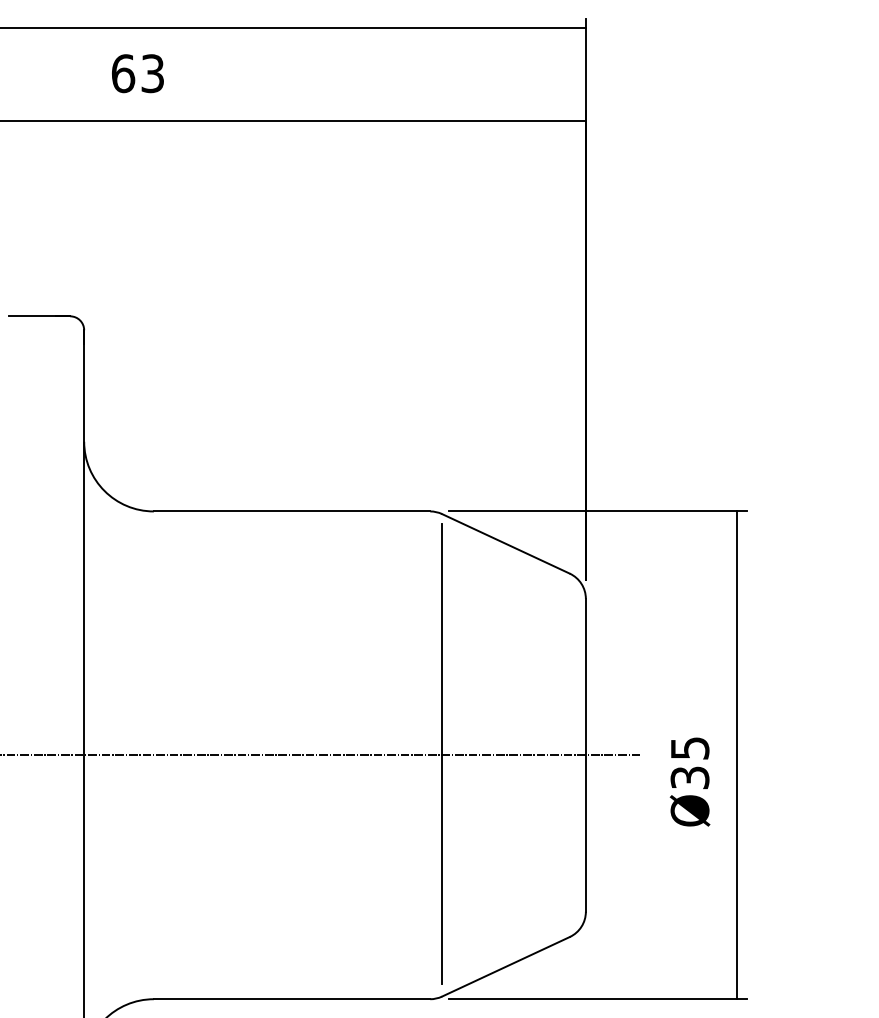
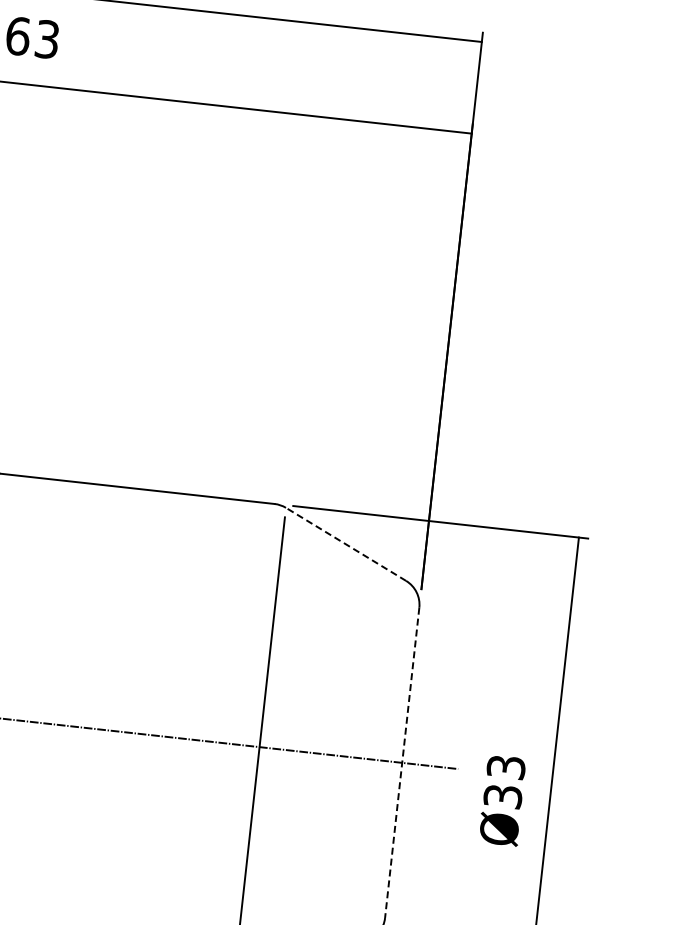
line: (505, 543) -> (345, 544), solid -> dashed
text: (689, 747) -> (505, 766), Ø35 -> Ø33
line: (585, 755) -> (401, 762), solid -> dashed

